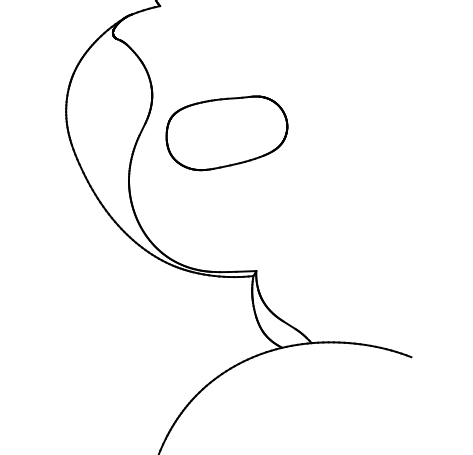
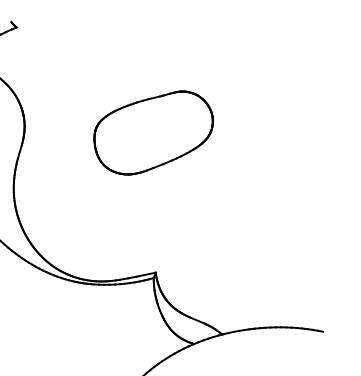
part: (226, 133) -> (153, 133), moved

